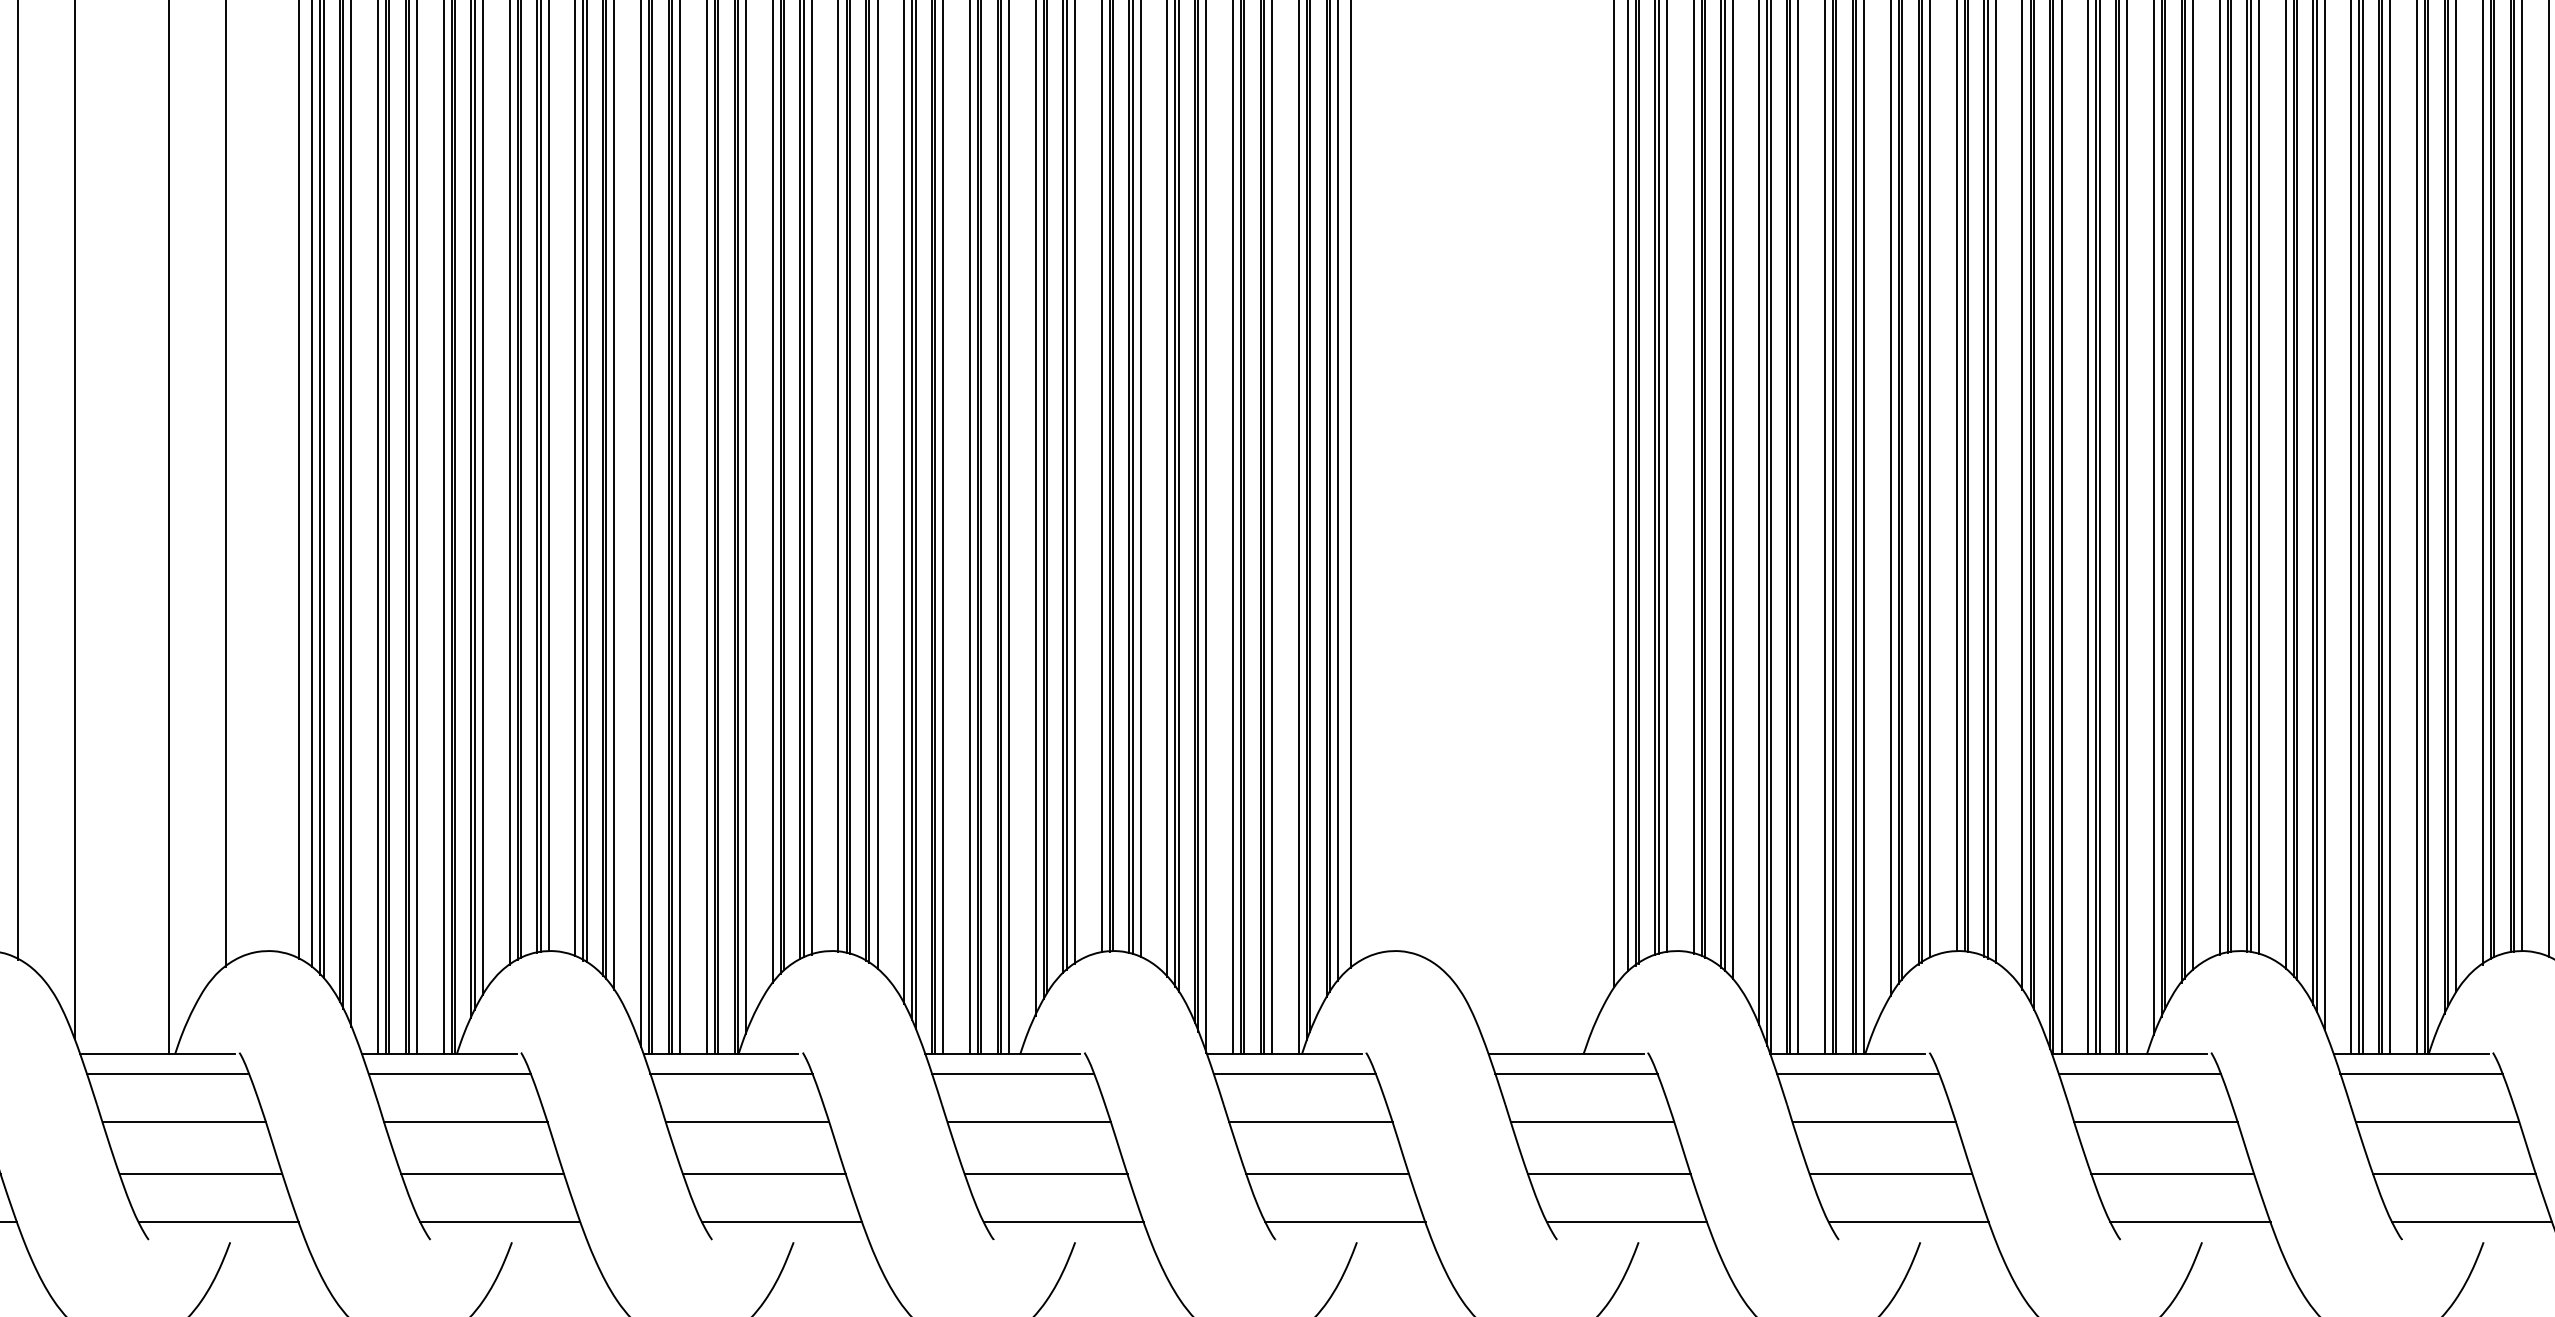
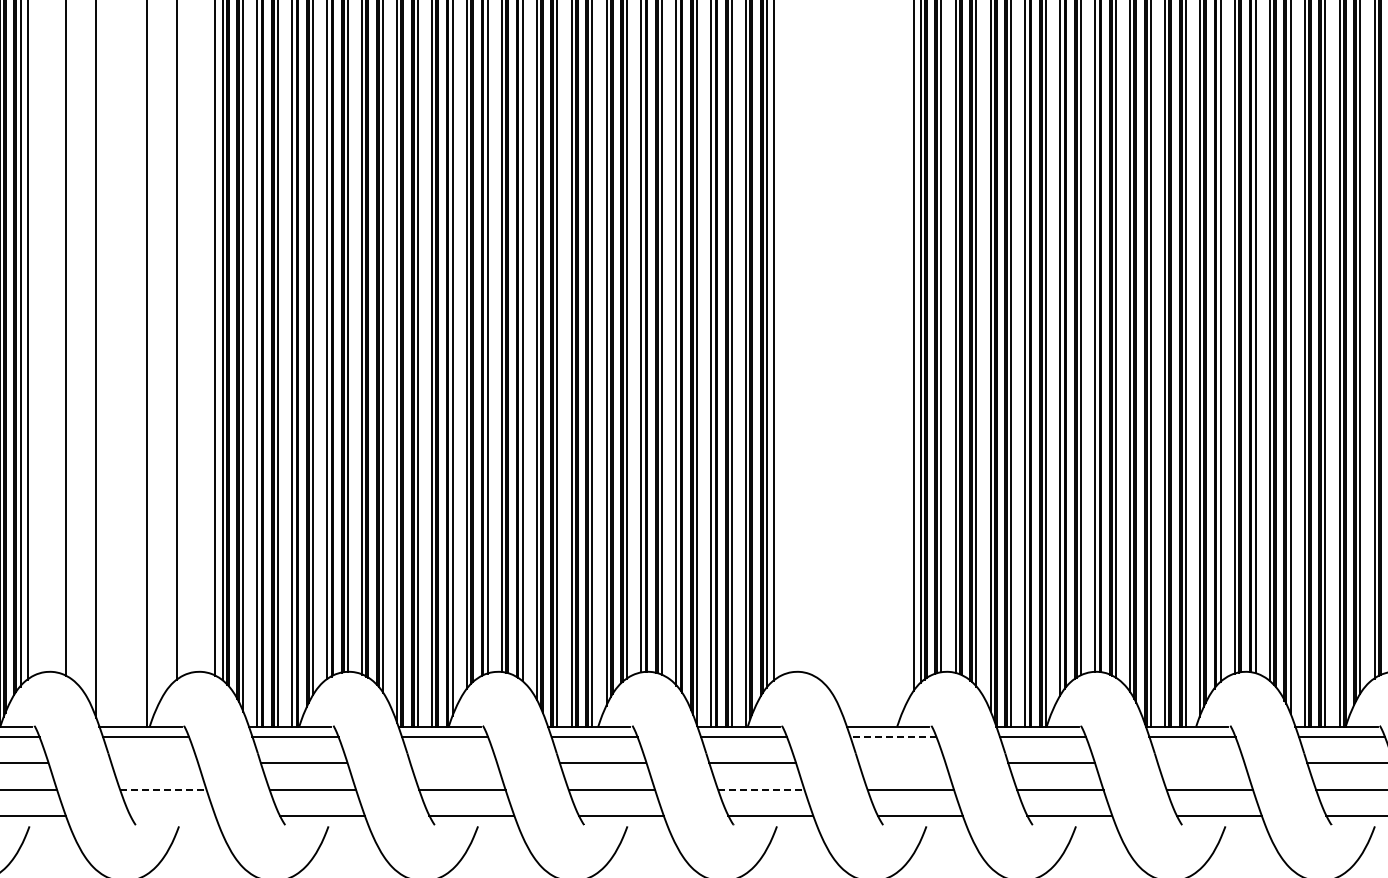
line: (1576, 1074) -> (893, 737), solid -> dashed
line: (183, 1121) -> (154, 762), removed
line: (747, 1121) -> (453, 762), removed
line: (1591, 1121) -> (901, 762), removed
line: (2154, 1121) -> (1200, 762), removed
line: (202, 1174) -> (164, 790), solid -> dashed
line: (1329, 1174) -> (762, 790), solid -> dashed
line: (217, 1221) -> (172, 815), removed

